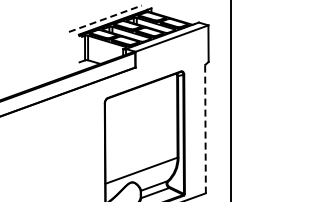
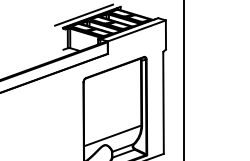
line: (105, 18) -> (84, 14), dashed -> solid
line: (205, 129) -> (163, 103), dashed -> solid

